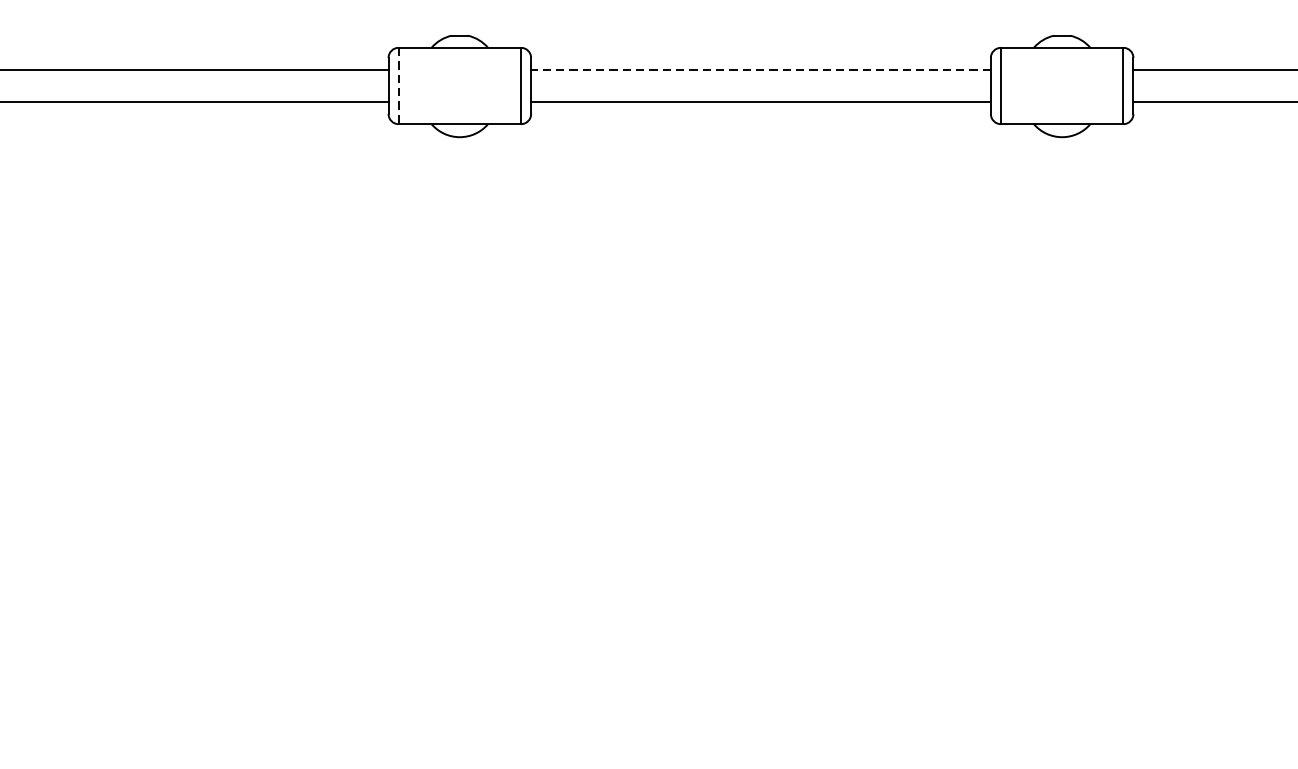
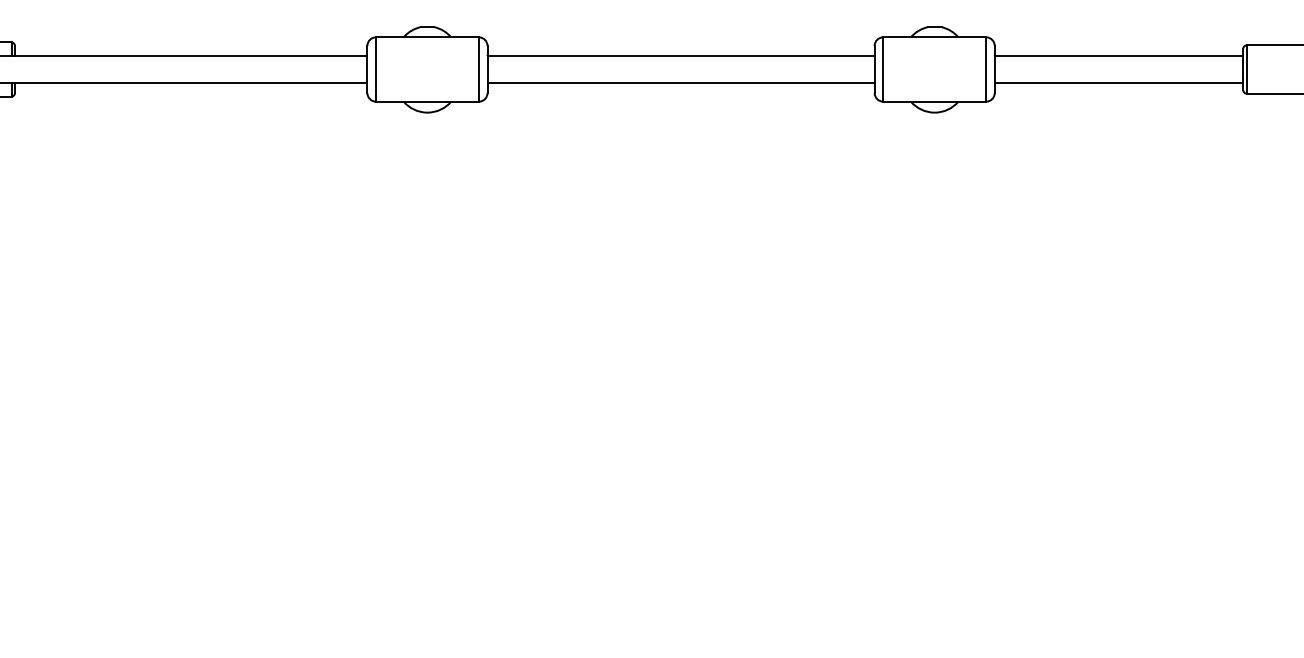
line: (761, 70) -> (681, 56), dashed -> solid
line: (398, 87) -> (375, 70), dashed -> solid

